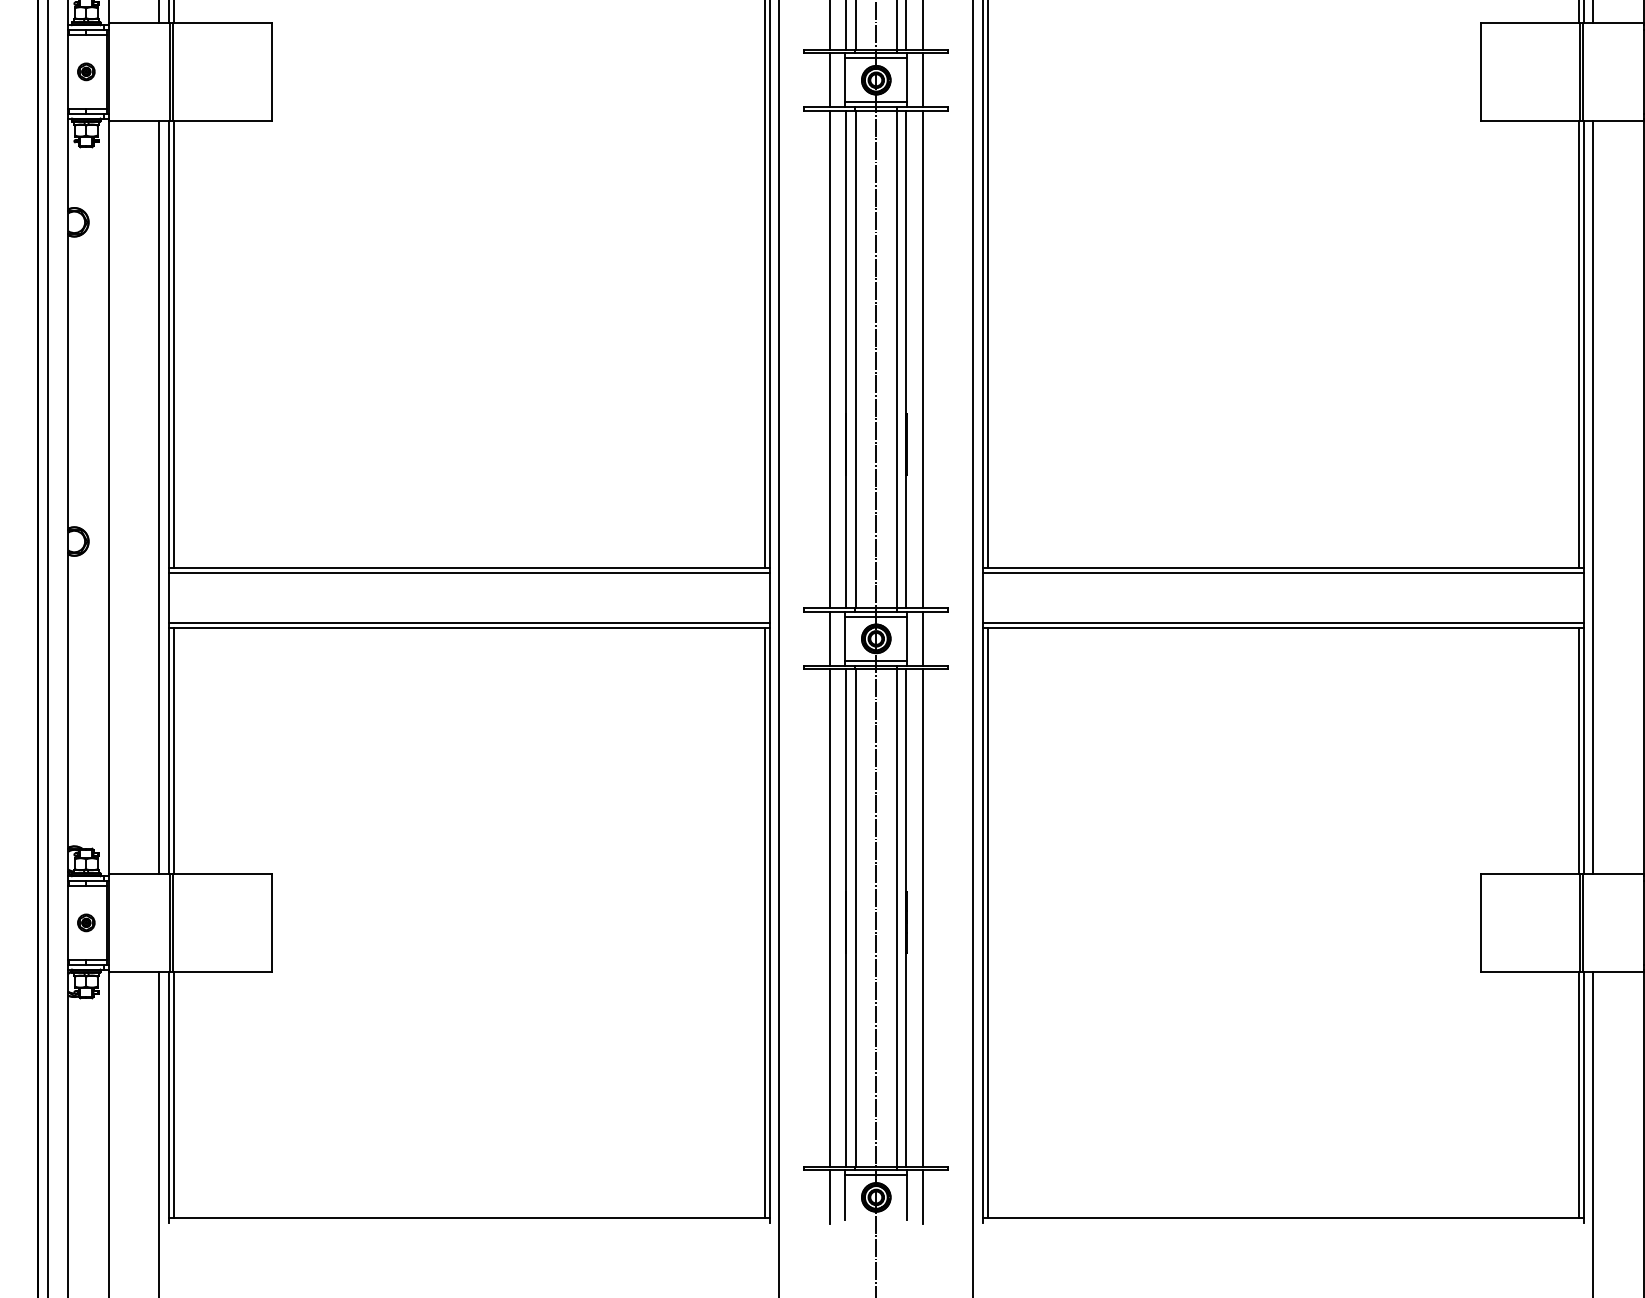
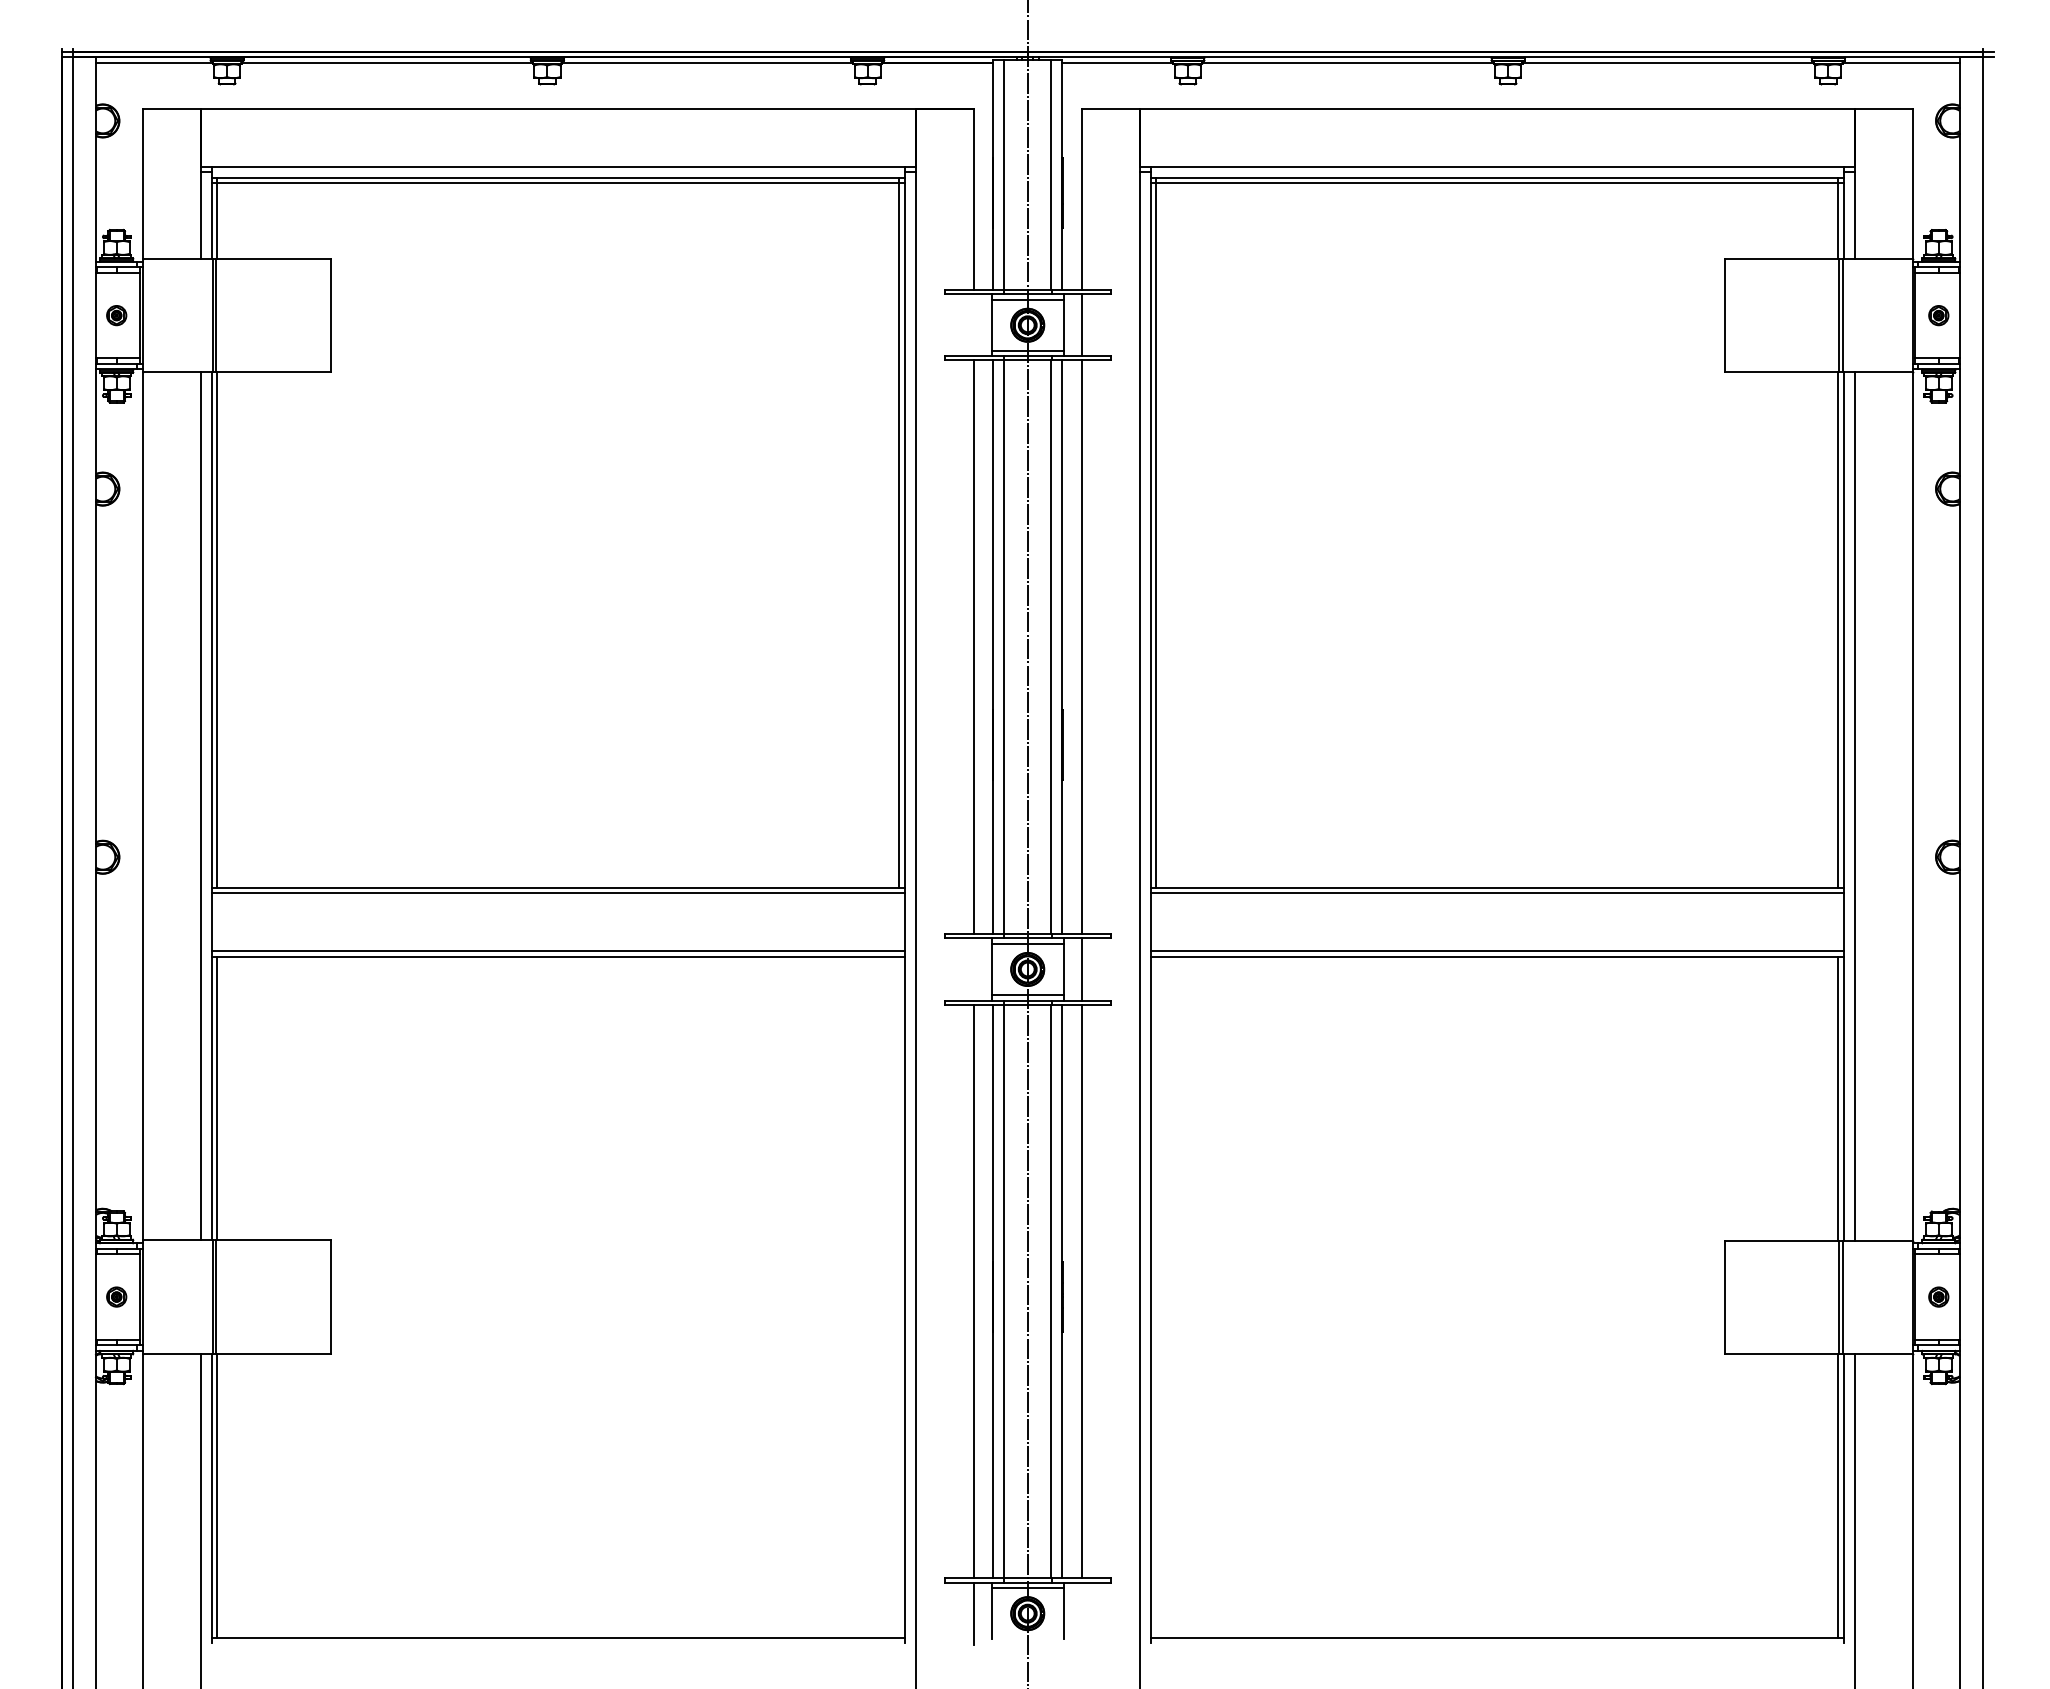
line: (829, 80) -> (973, 325), removed
line: (829, 638) -> (973, 969), removed
line: (765, 922) -> (899, 1296), removed
line: (987, 922) -> (1156, 1296), removed
line: (922, 1197) -> (1081, 1613), removed

